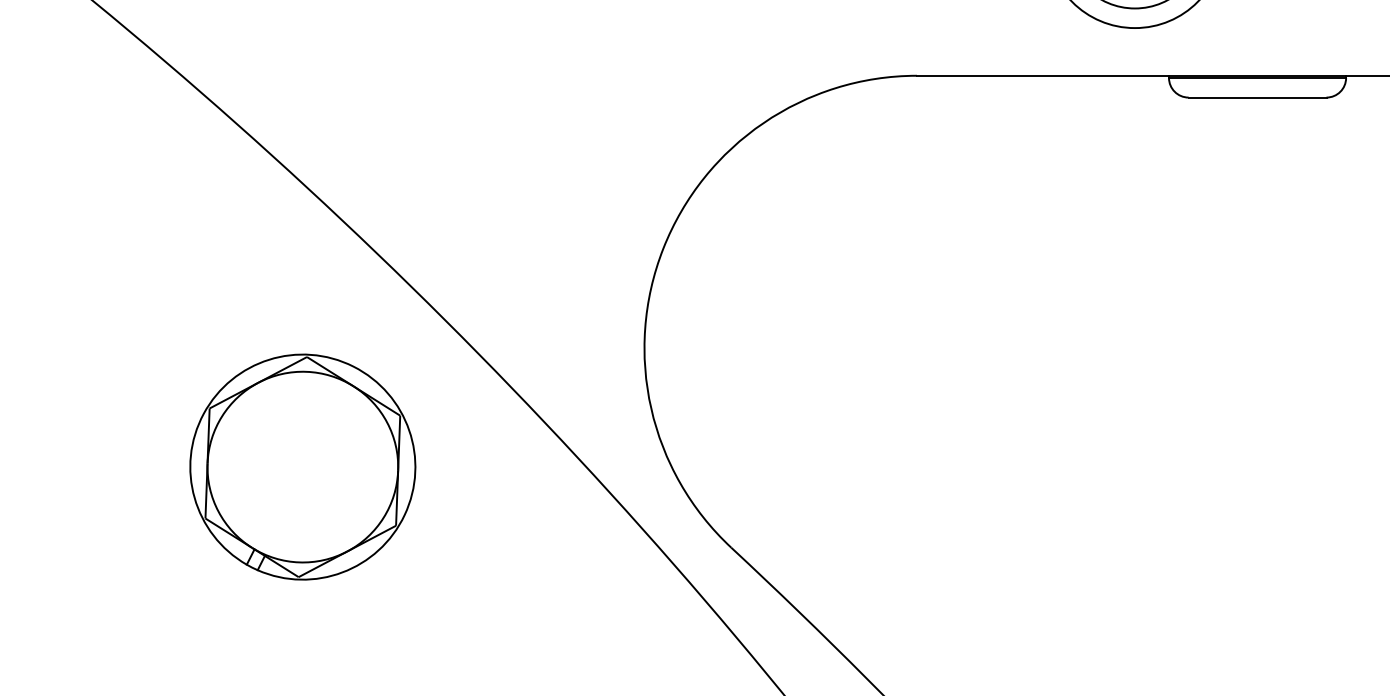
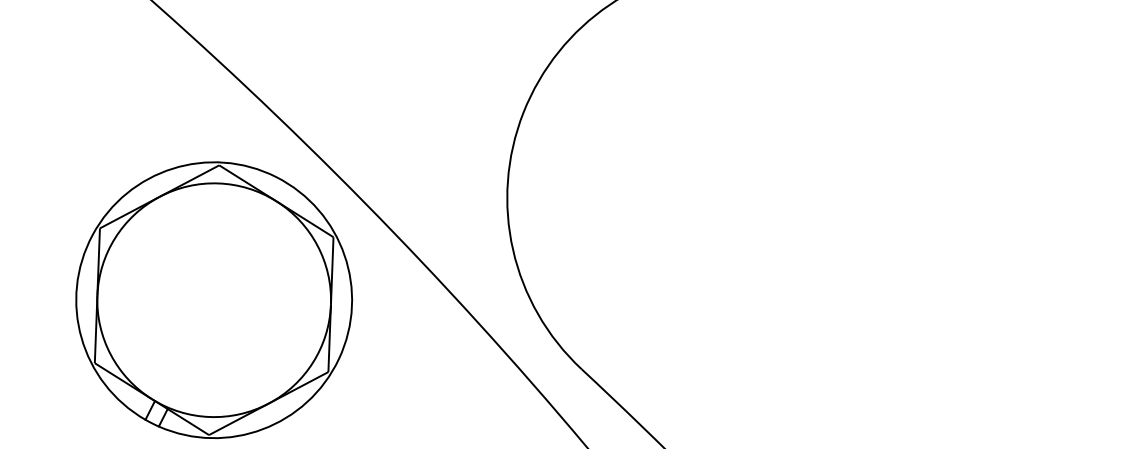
part: (302, 466) -> (213, 299), size x1.43

